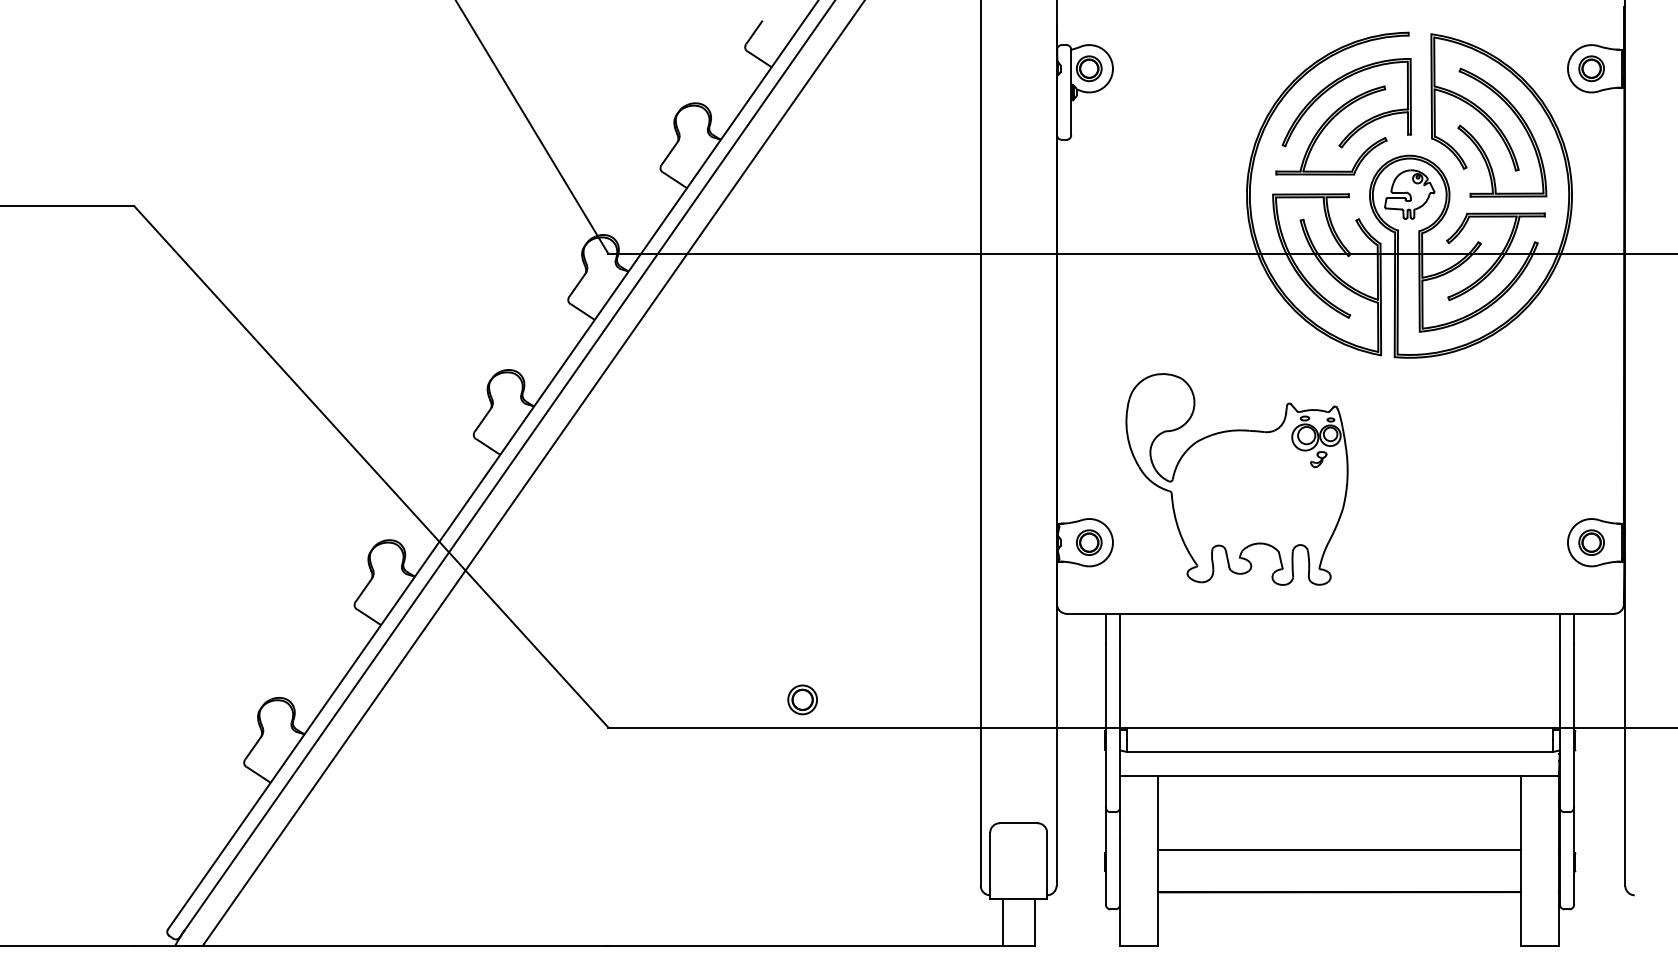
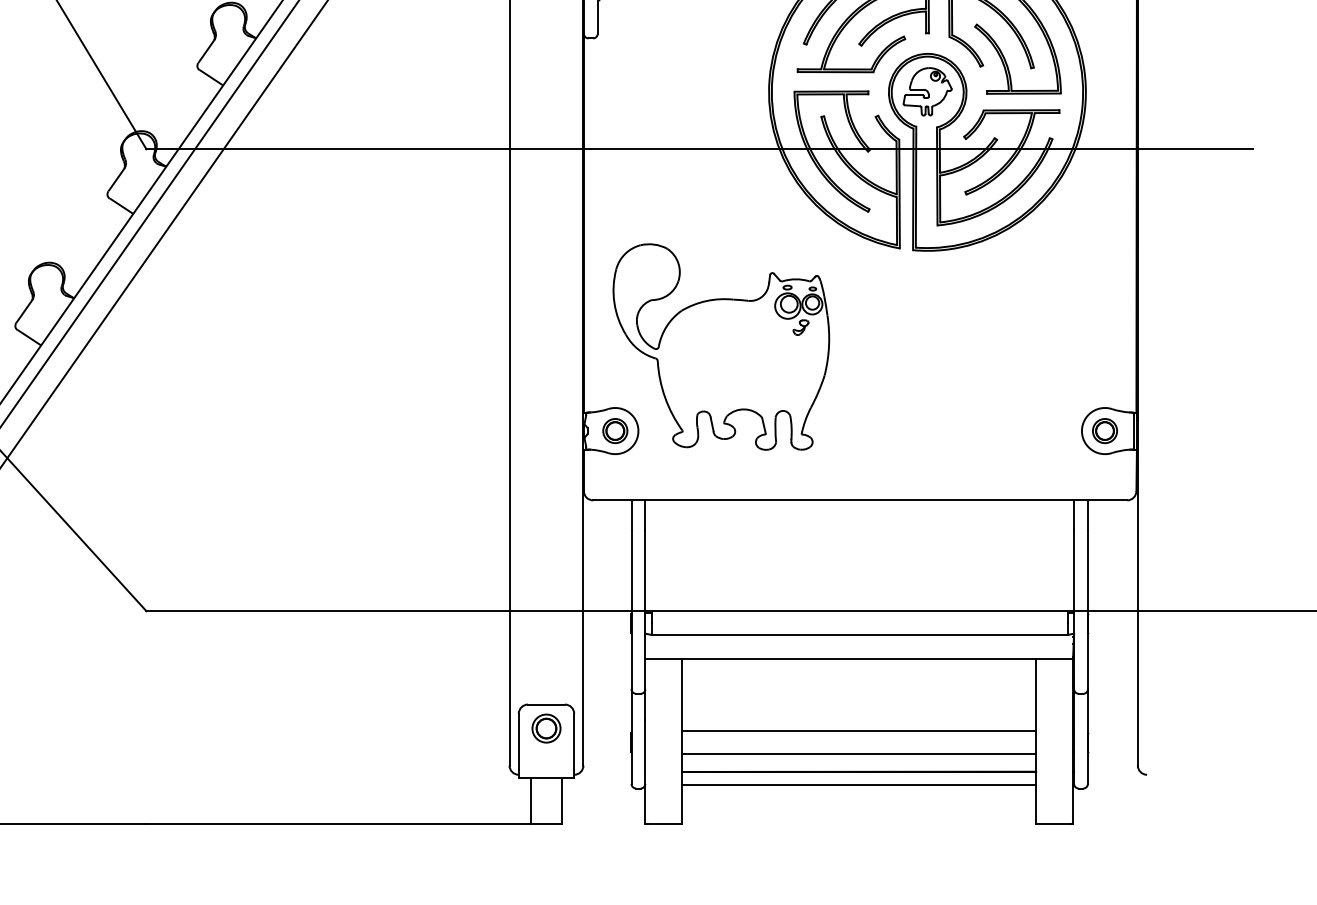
part: (1236, 479) -> (720, 347), moved
part: (802, 699) -> (546, 728), moved
line: (1339, 873) -> (859, 753), added
line: (1339, 906) -> (859, 785), added

